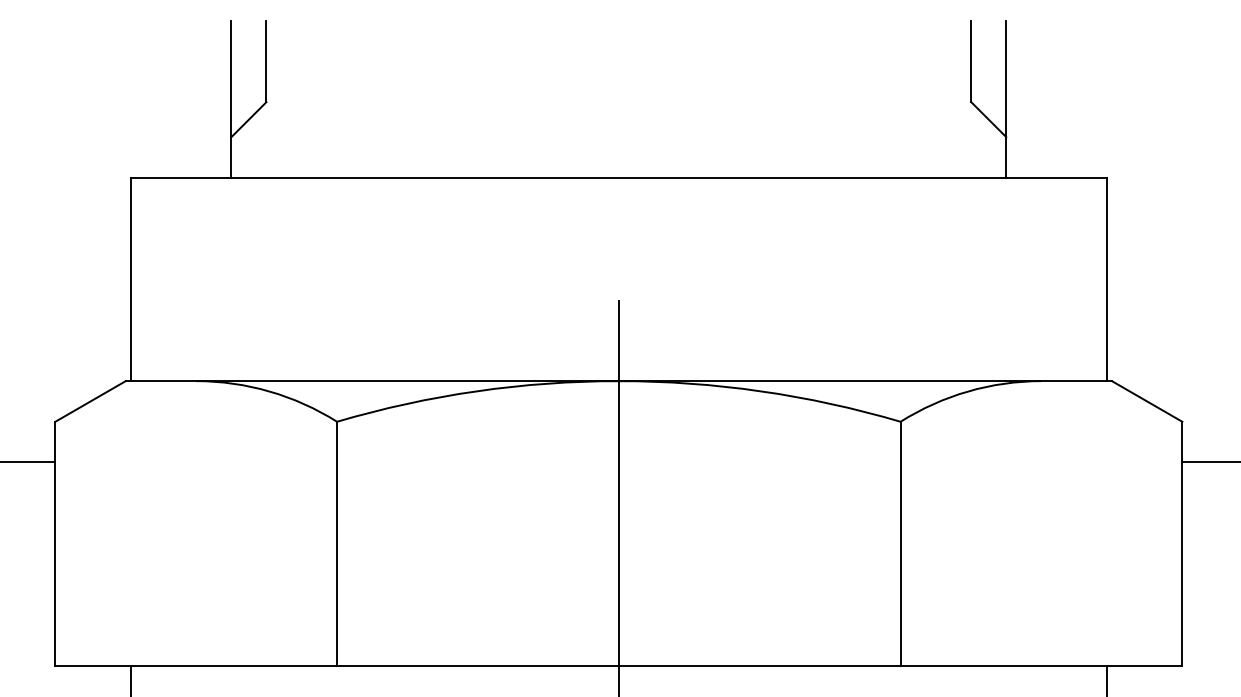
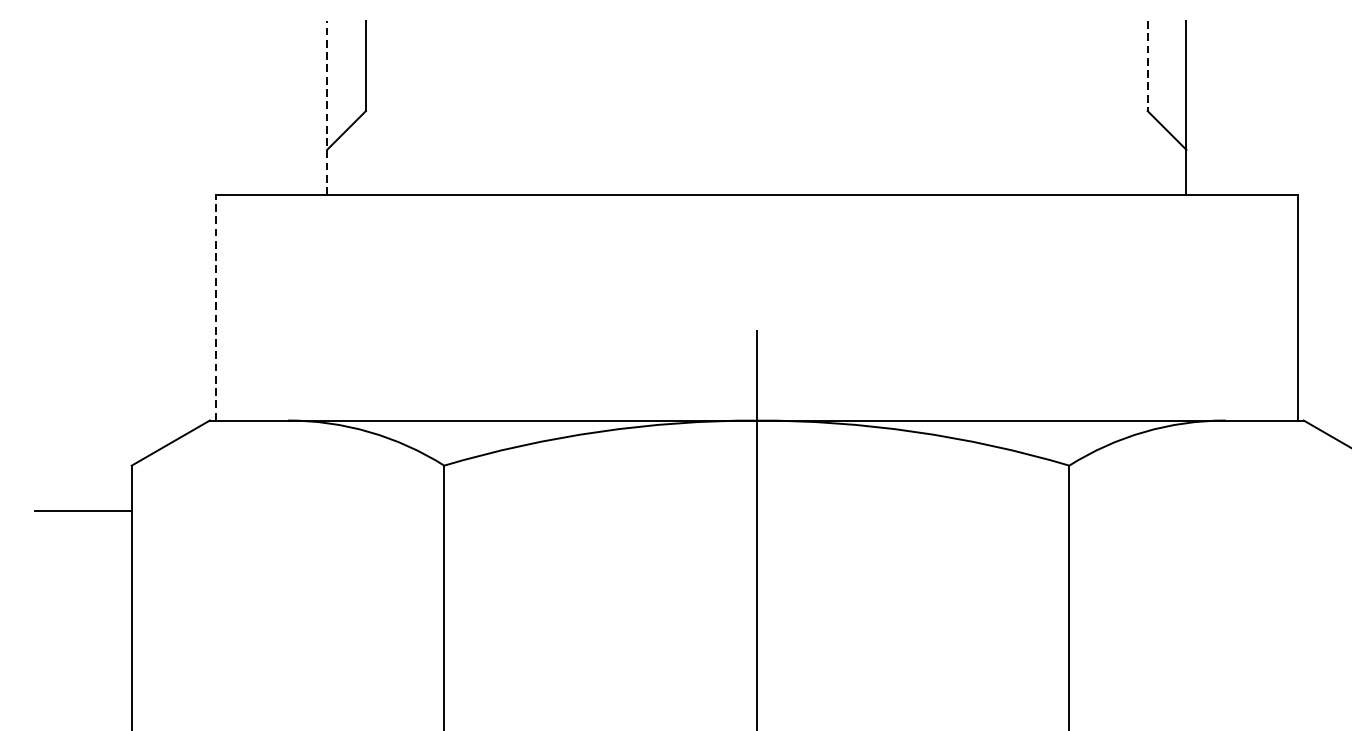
line: (971, 61) -> (1147, 66), solid -> dashed
line: (231, 98) -> (327, 107), solid -> dashed
line: (130, 279) -> (215, 307), solid -> dashed

